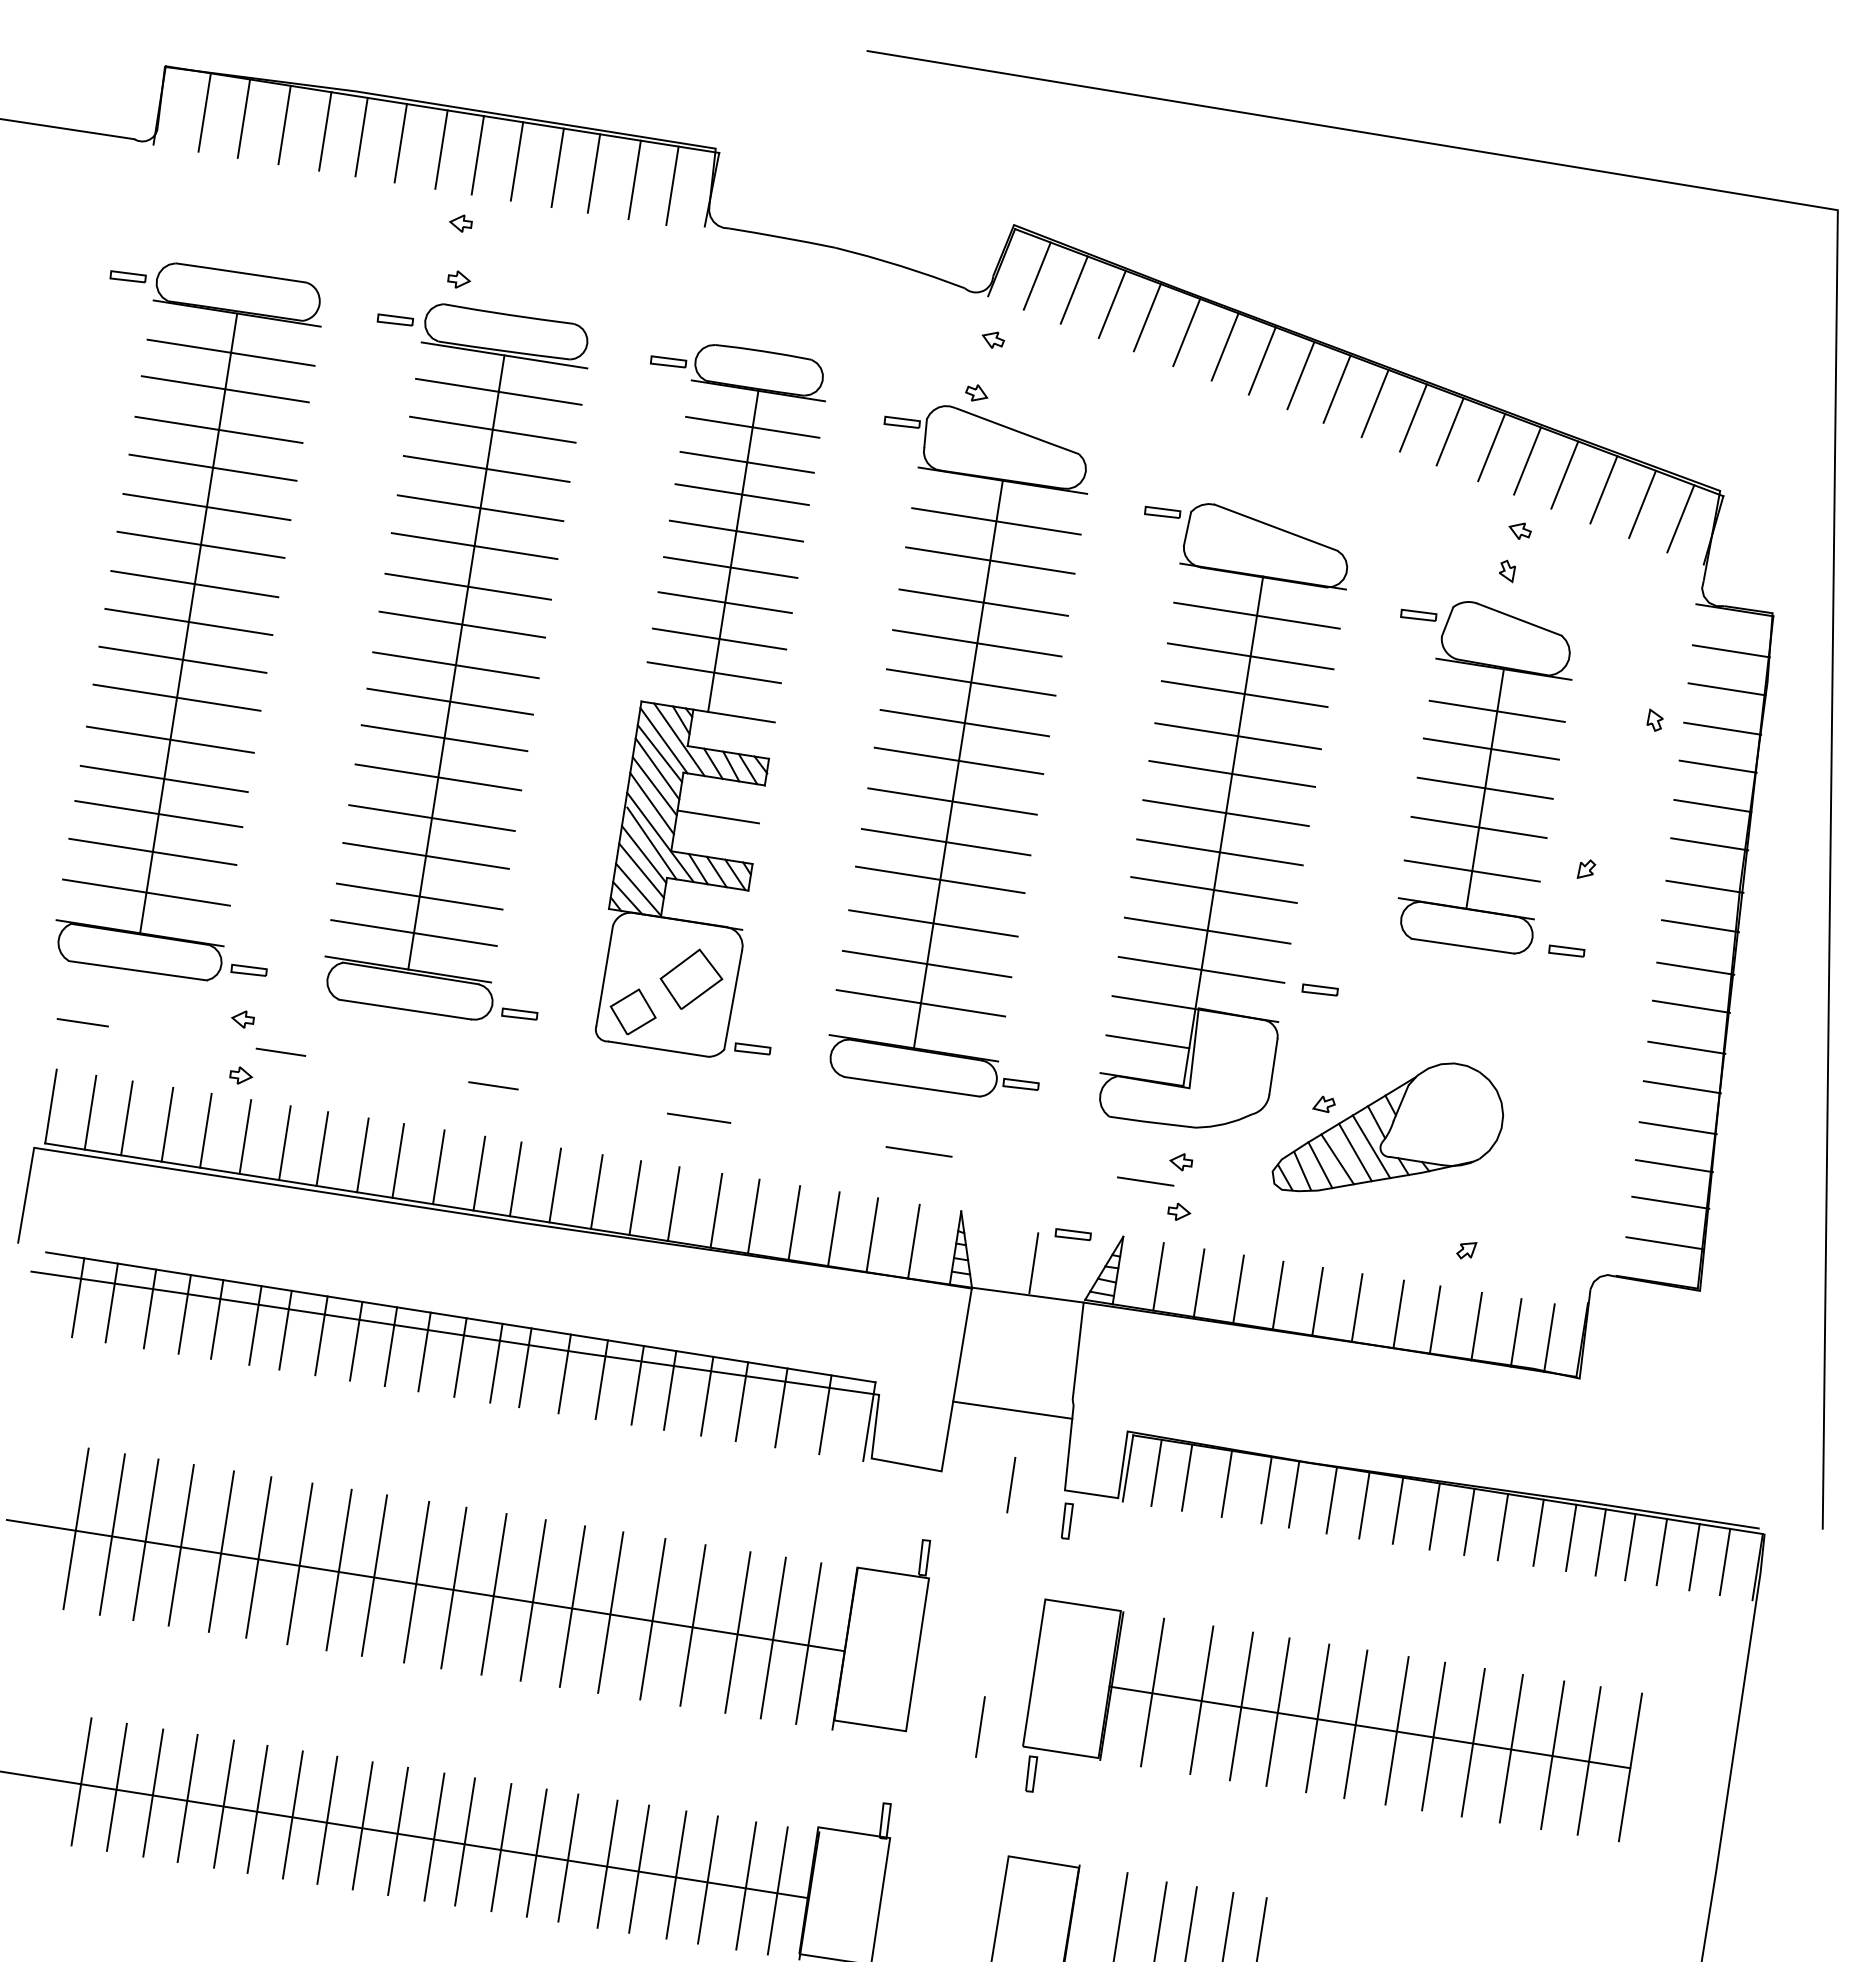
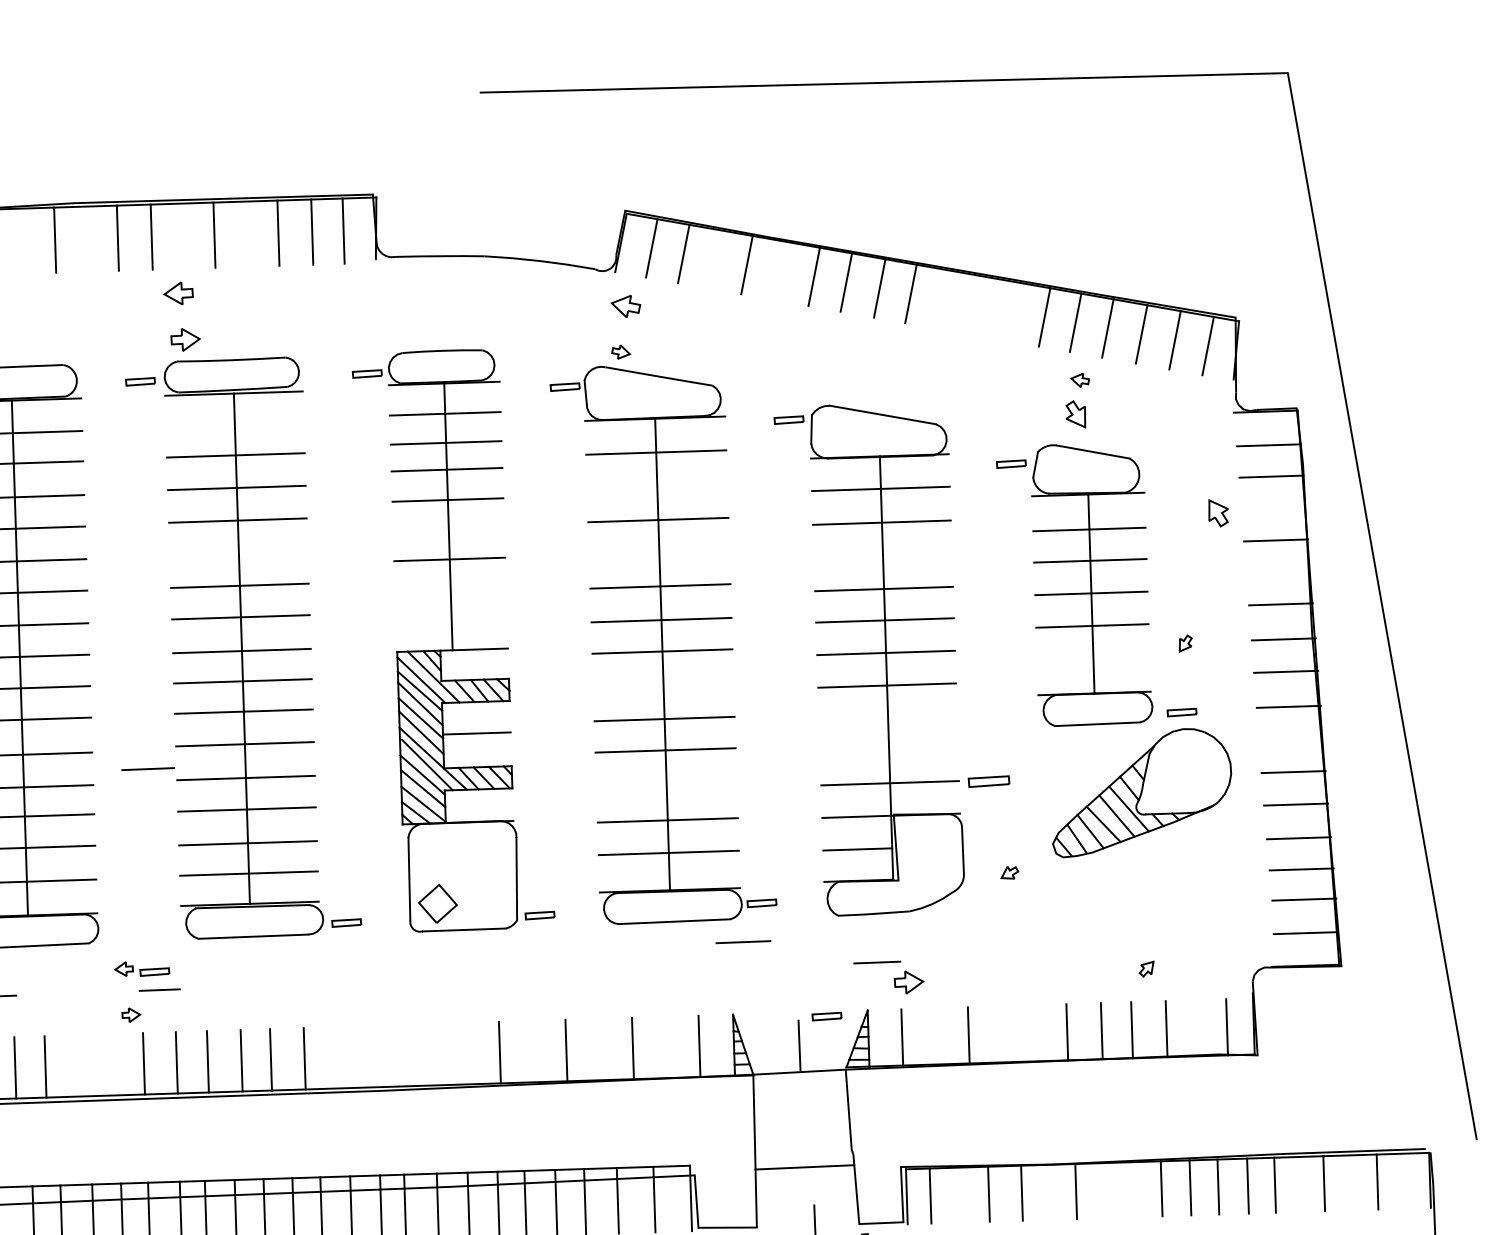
line: (284, 124) -> (21, 240), removed
line: (361, 136) -> (85, 238), removed
line: (477, 155) -> (181, 236), removed
line: (557, 167) -> (248, 233), removed
part: (460, 223) -> (178, 293), size x1.6
part: (459, 279) -> (186, 339), size x1.6
line: (1111, 304) -> (716, 259), removed
line: (1186, 332) -> (780, 271), removed
part: (992, 339) -> (625, 306), size x1.6
line: (498, 391) -> (234, 423), removed
line: (1374, 403) -> (943, 299), removed
line: (1412, 417) -> (976, 305), removed
line: (1449, 431) -> (1008, 310), removed
line: (474, 546) -> (238, 552), removed
line: (990, 560) -> (657, 485), removed
line: (730, 567) -> (448, 530), removed
part: (1507, 571) -> (1076, 415), size x1.6
line: (719, 638) -> (450, 589), removed
line: (977, 643) -> (659, 553), removed
line: (713, 672) -> (450, 617), removed
line: (1244, 694) -> (882, 554), removed
part: (1654, 719) -> (1217, 512), size x1.6
line: (1722, 728) -> (1273, 508), removed
line: (952, 801) -> (663, 685), removed
line: (1712, 805) -> (1277, 572), removed
line: (1471, 870) -> (1092, 661), removed
line: (1213, 890) -> (887, 717), removed
line: (933, 923) -> (666, 786), removed
line: (1207, 930) -> (888, 750), removed
part: (248, 969) -> (154, 971), moved
part: (691, 978) -> (479, 867), removed
part: (1319, 989) -> (988, 781), size x1.4
line: (1690, 1006) -> (1290, 738), removed
line: (493, 1085) -> (336, 984), removed
line: (699, 1117) -> (148, 768), moved
line: (167, 1124) -> (79, 1065), removed
part: (1387, 1127) -> (1139, 791), moved
line: (205, 1130) -> (110, 1064), removed
line: (918, 1151) -> (742, 941), moved
part: (1181, 1162) -> (903, 941), removed
line: (479, 1173) -> (338, 1057), removed
line: (515, 1179) -> (368, 1056), removed
line: (555, 1185) -> (401, 1055), removed
line: (596, 1191) -> (435, 1054), removed
line: (635, 1197) -> (468, 1053), removed
line: (716, 1210) -> (535, 1051), removed
part: (1179, 1211) -> (909, 981), size x1.6
line: (794, 1222) -> (600, 1049), removed
line: (872, 1235) -> (665, 1047), removed
line: (1198, 1282) -> (935, 1035), removed
line: (1277, 1295) -> (1001, 1034), removed
line: (1317, 1301) -> (1034, 1033), removed
line: (1515, 1332) -> (1198, 1027), removed
line: (1186, 1477) -> (955, 1195), removed
line: (1293, 1494) -> (1044, 1192), removed
line: (1364, 1505) -> (1103, 1190), removed
line: (1397, 1510) -> (1130, 1189), removed
line: (1600, 1542) -> (1299, 1184), removed
line: (1661, 1551) -> (1350, 1182), removed
line: (1724, 1561) -> (1402, 1180), removed

